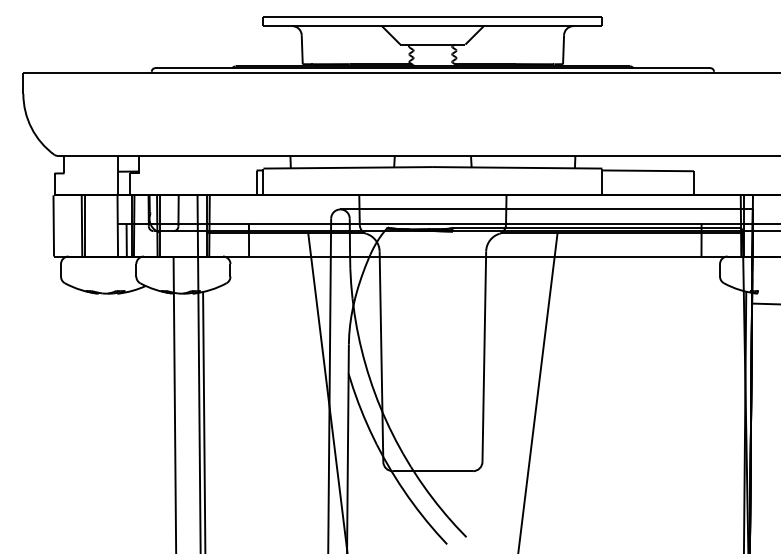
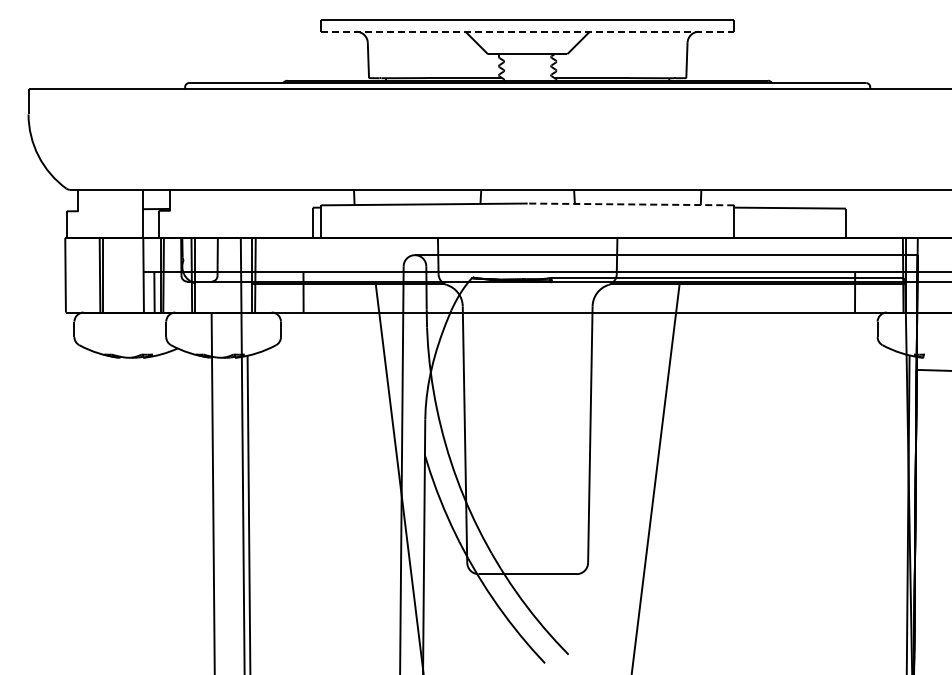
line: (432, 25) -> (527, 31), solid -> dashed
line: (517, 167) -> (630, 204), solid -> dashed

